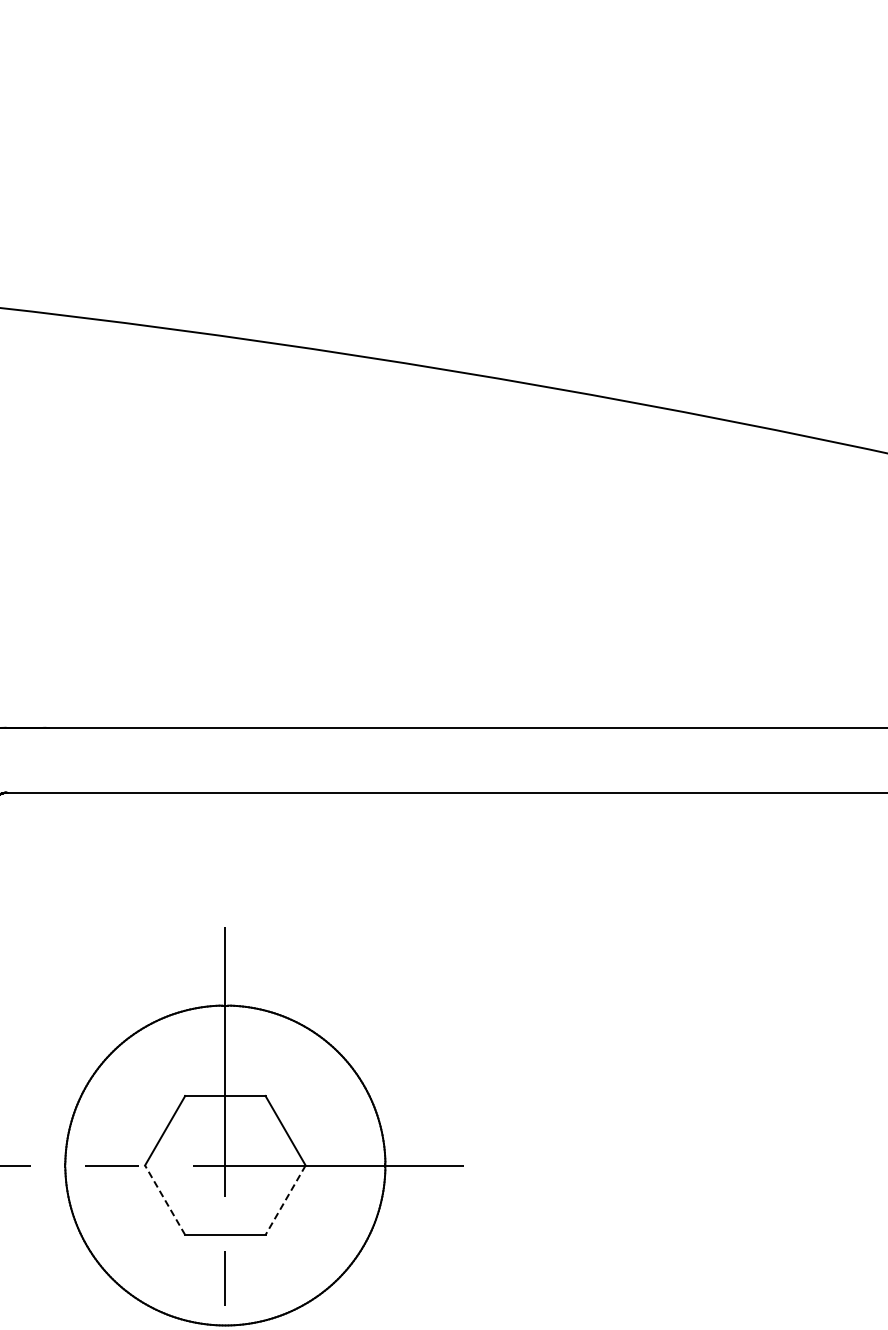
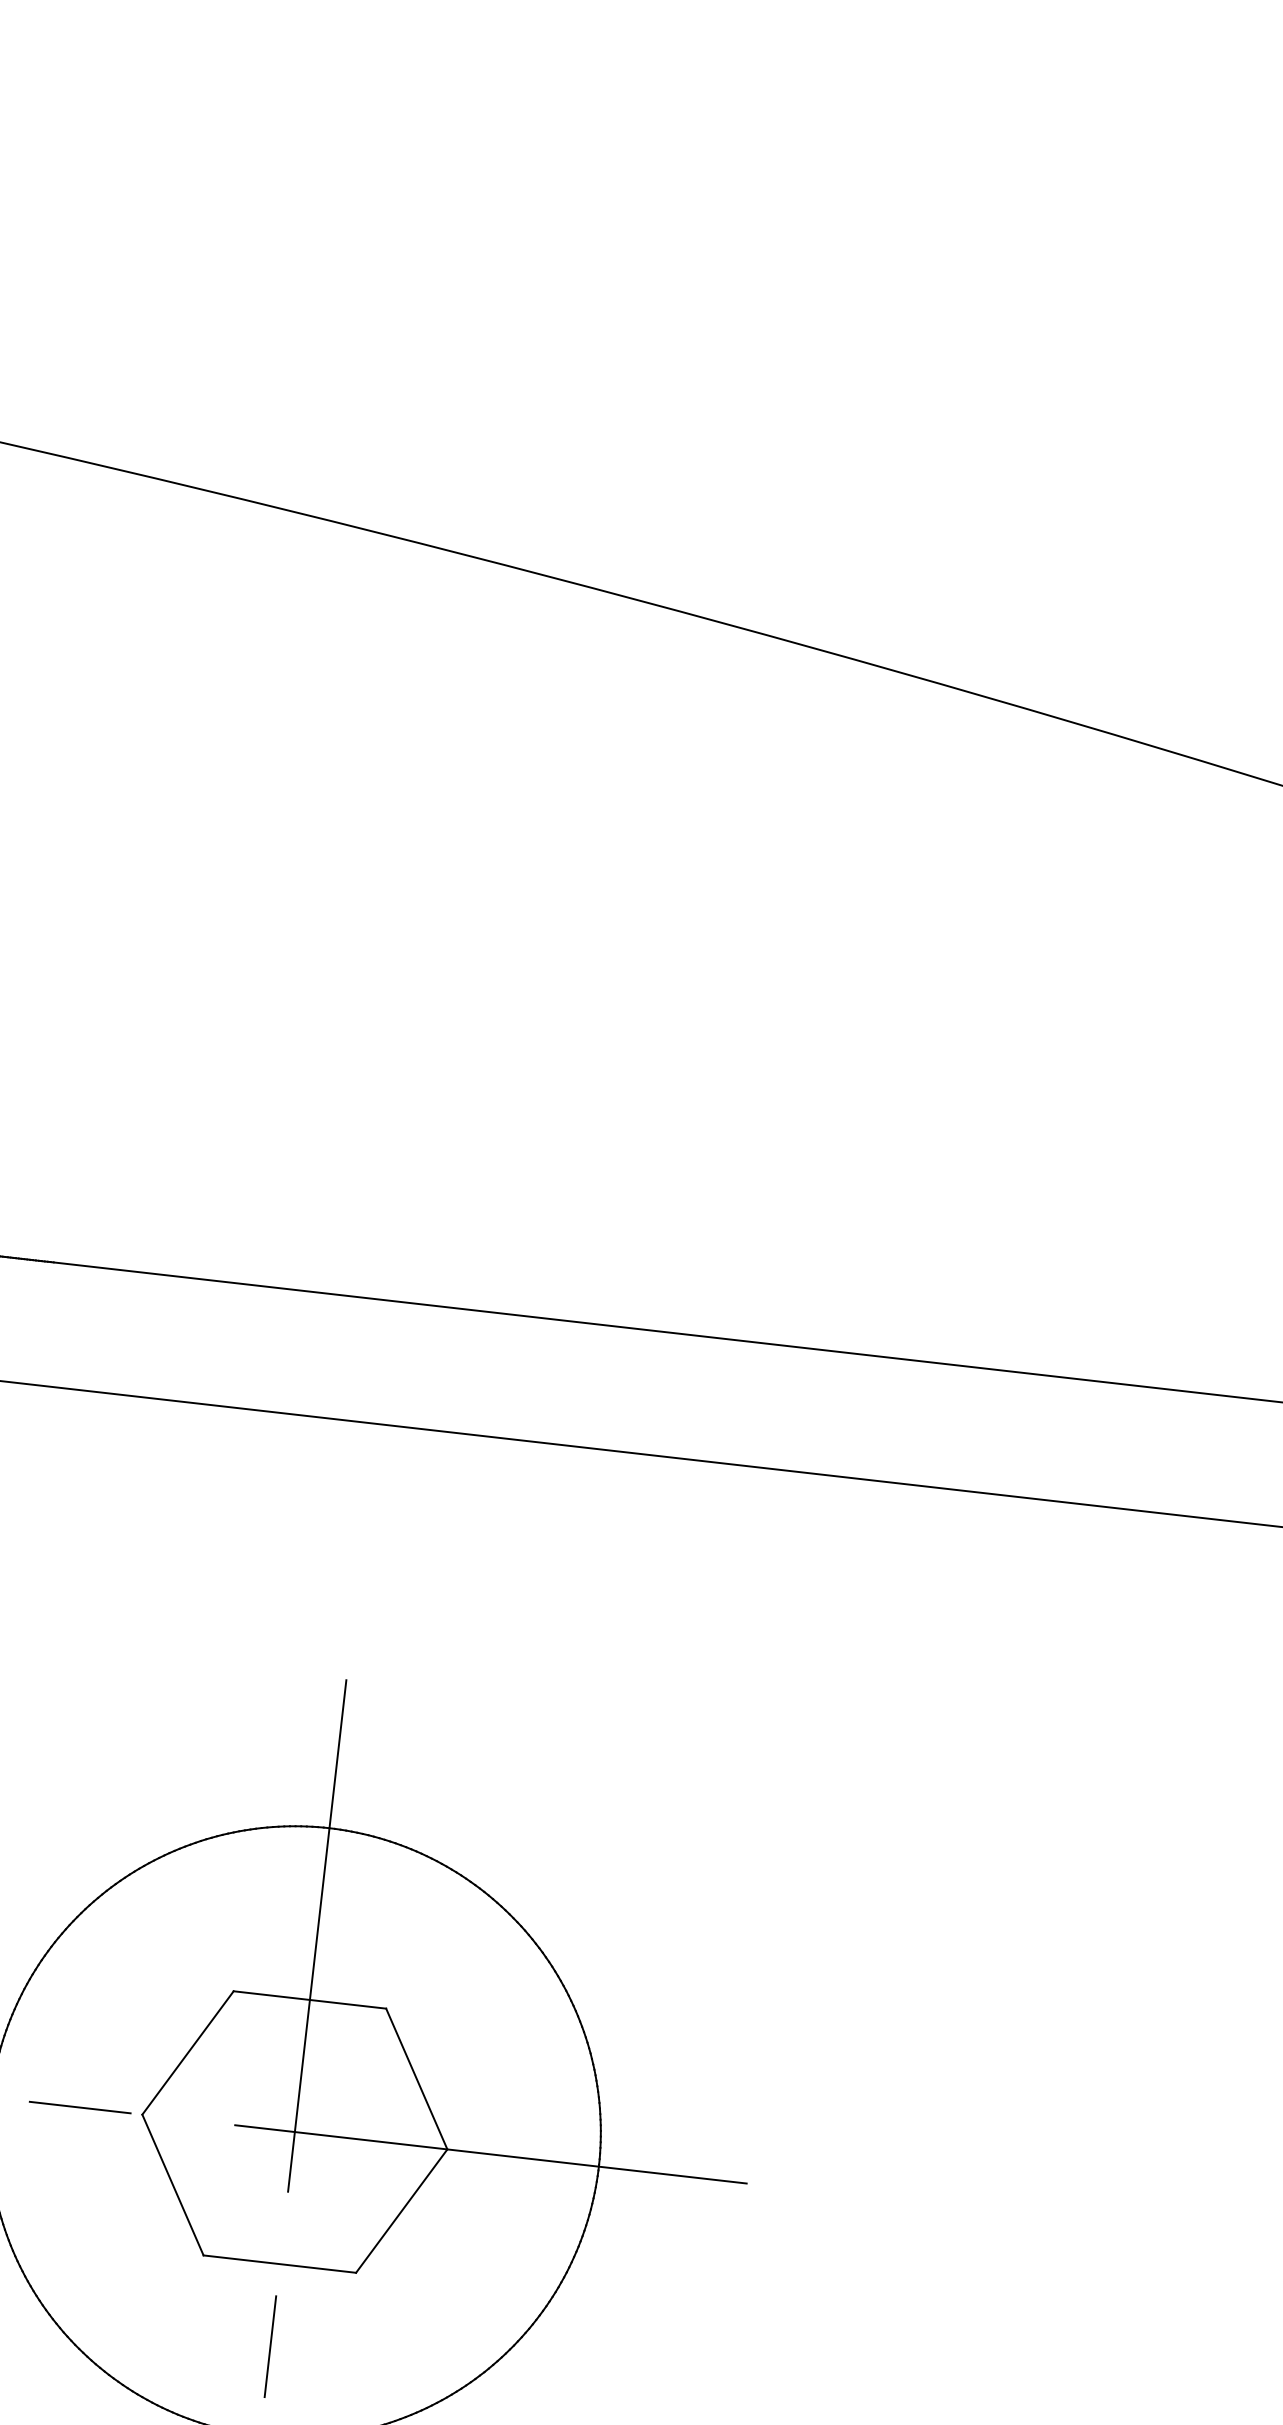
line: (164, 1199) -> (171, 2183), dashed -> solid
line: (285, 1200) -> (401, 2211), dashed -> solid

